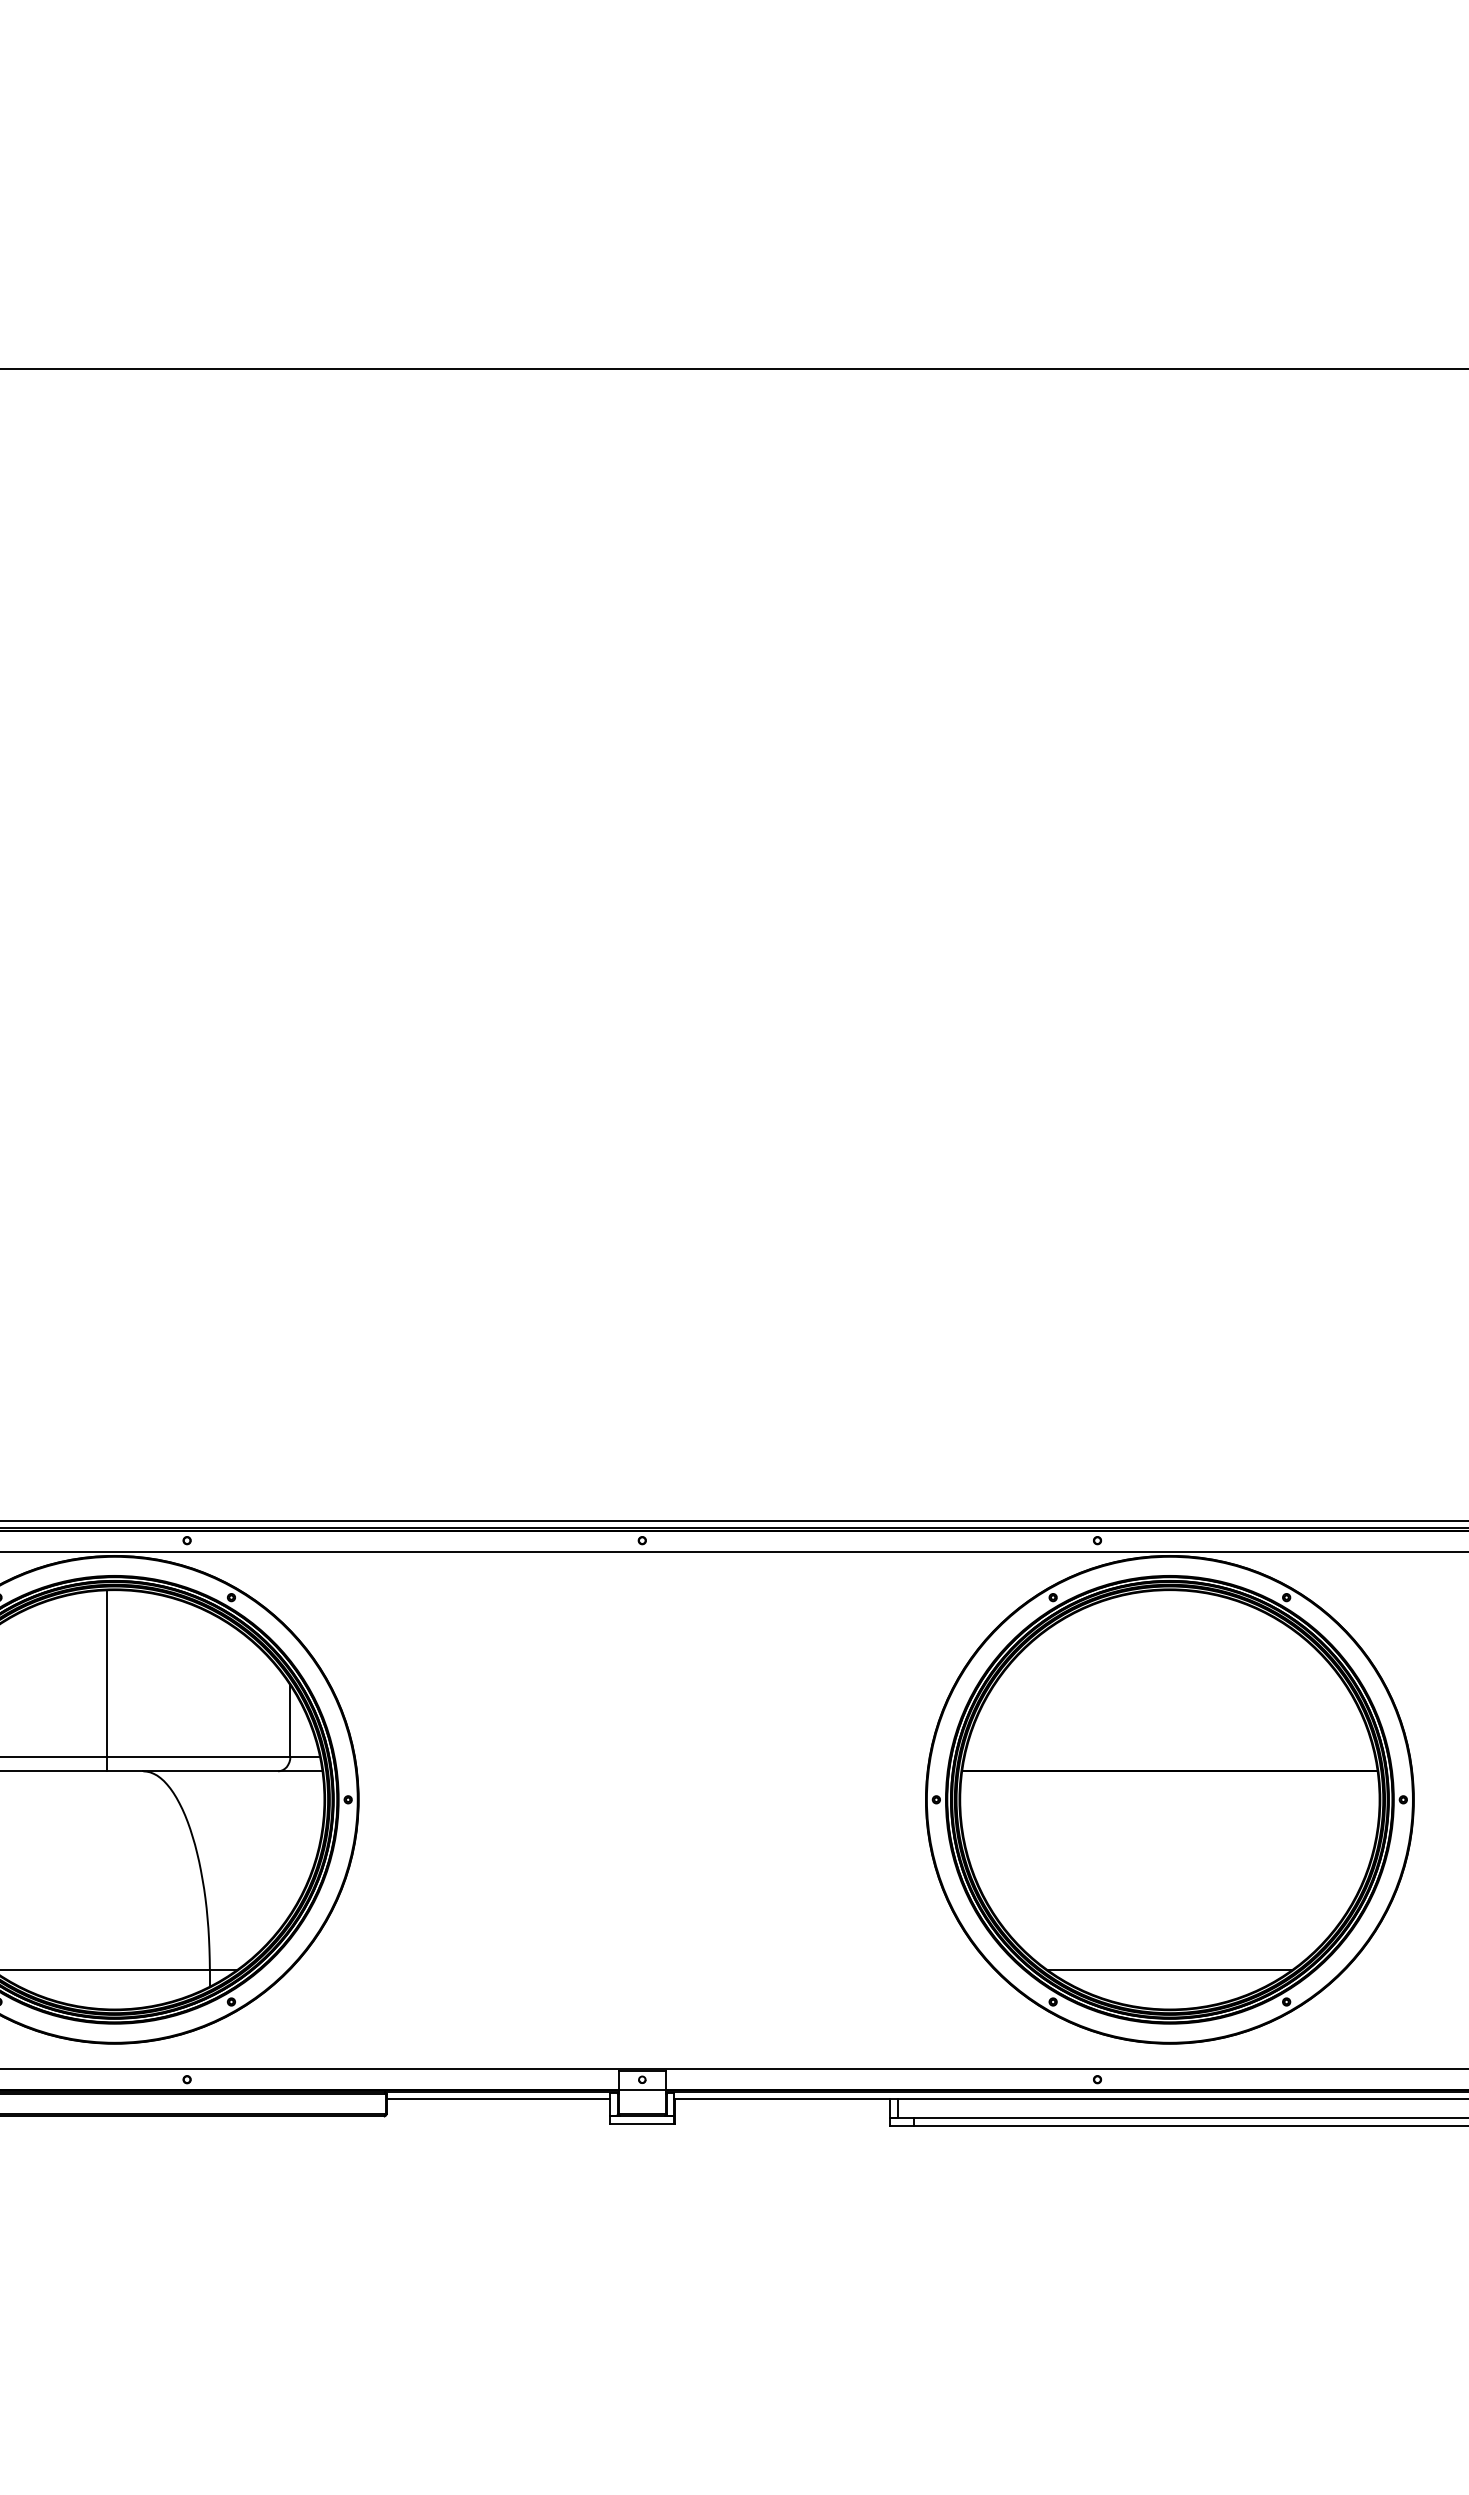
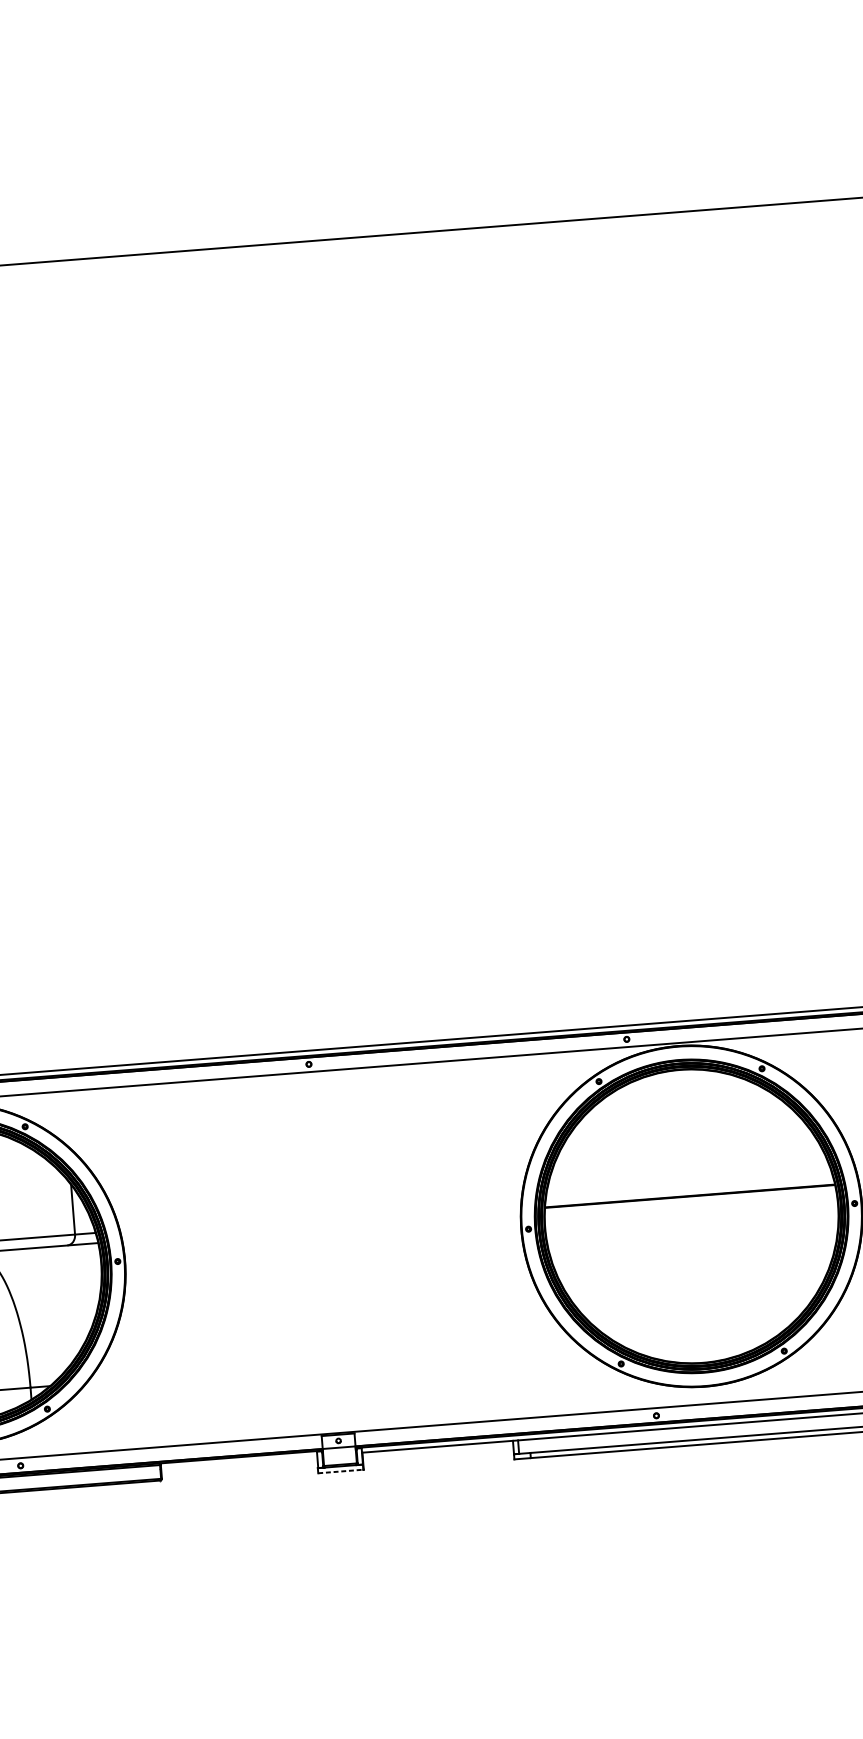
line: (1169, 1969) -> (700, 1334), removed
line: (498, 2099) -> (239, 1462), removed
line: (642, 2123) -> (341, 1471), solid -> dashed

